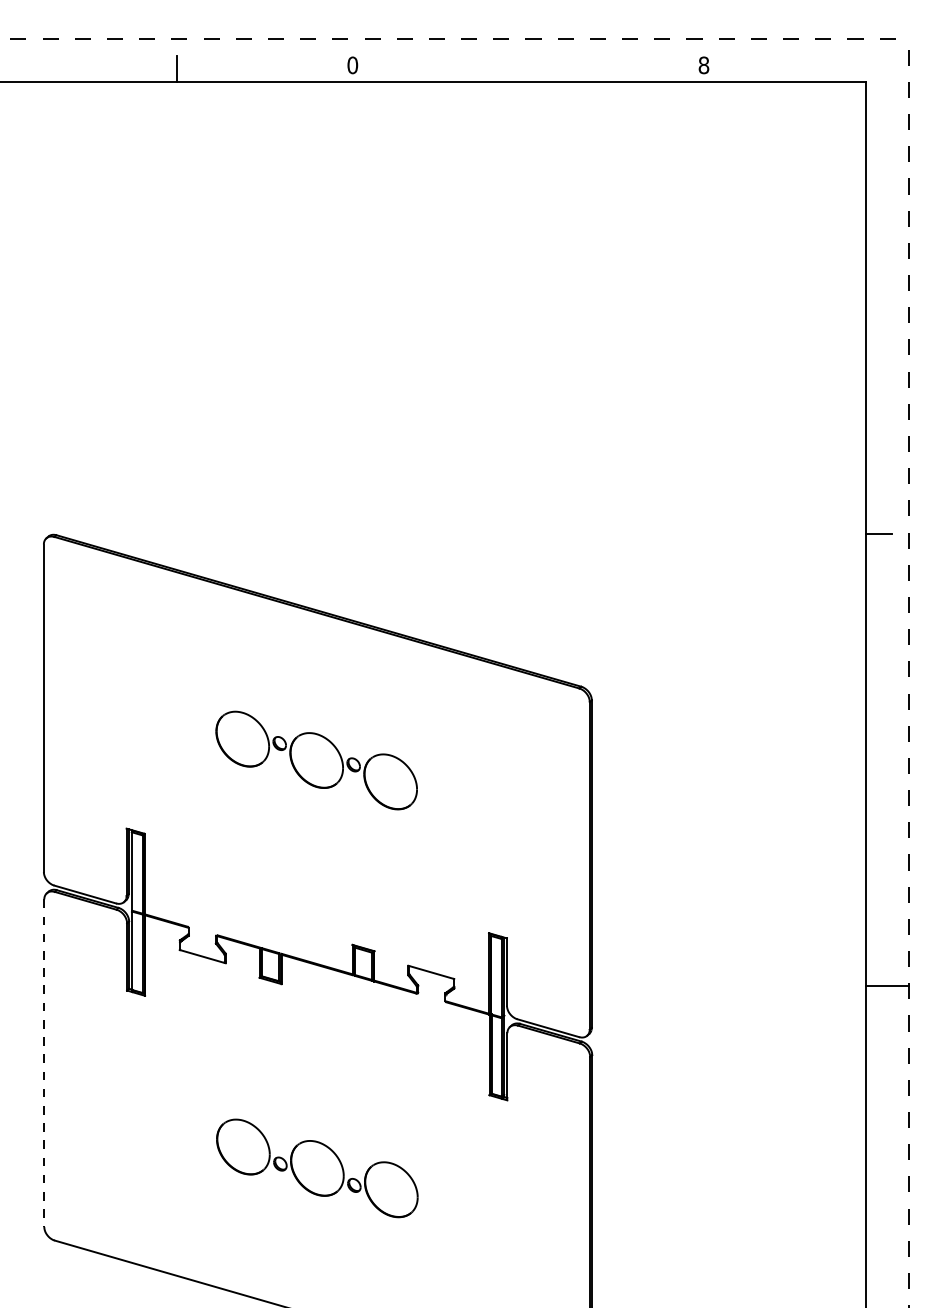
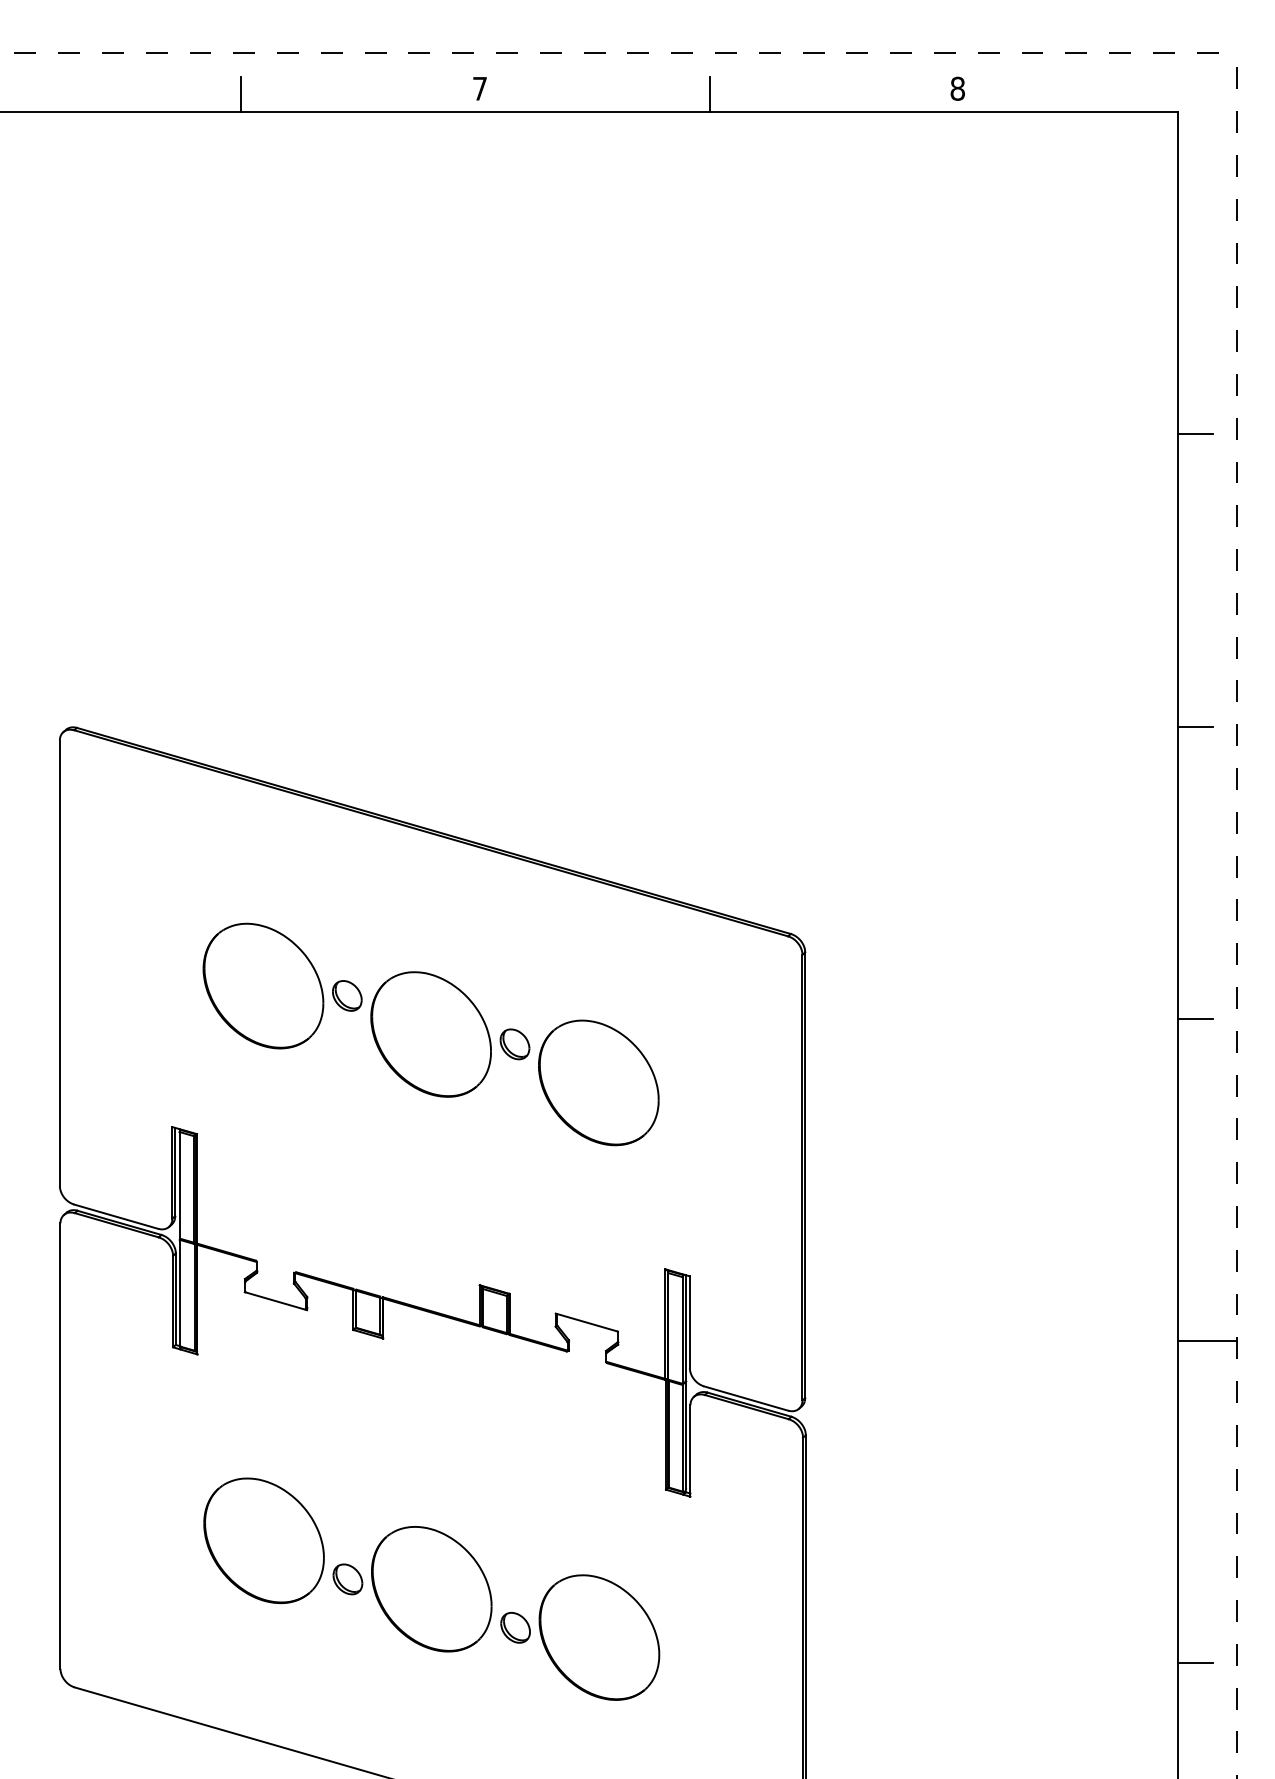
text: (352, 65) -> (479, 88), 0 -> 7
line: (521, 69) -> (709, 94), added
line: (878, 318) -> (1195, 433), added
line: (878, 749) -> (1195, 1019), added
part: (316, 760) -> (430, 1034), size x1.67
line: (44, 1063) -> (60, 1446), dashed -> solid
part: (317, 1168) -> (432, 1589), size x1.67
line: (878, 1222) -> (1195, 1662), added

